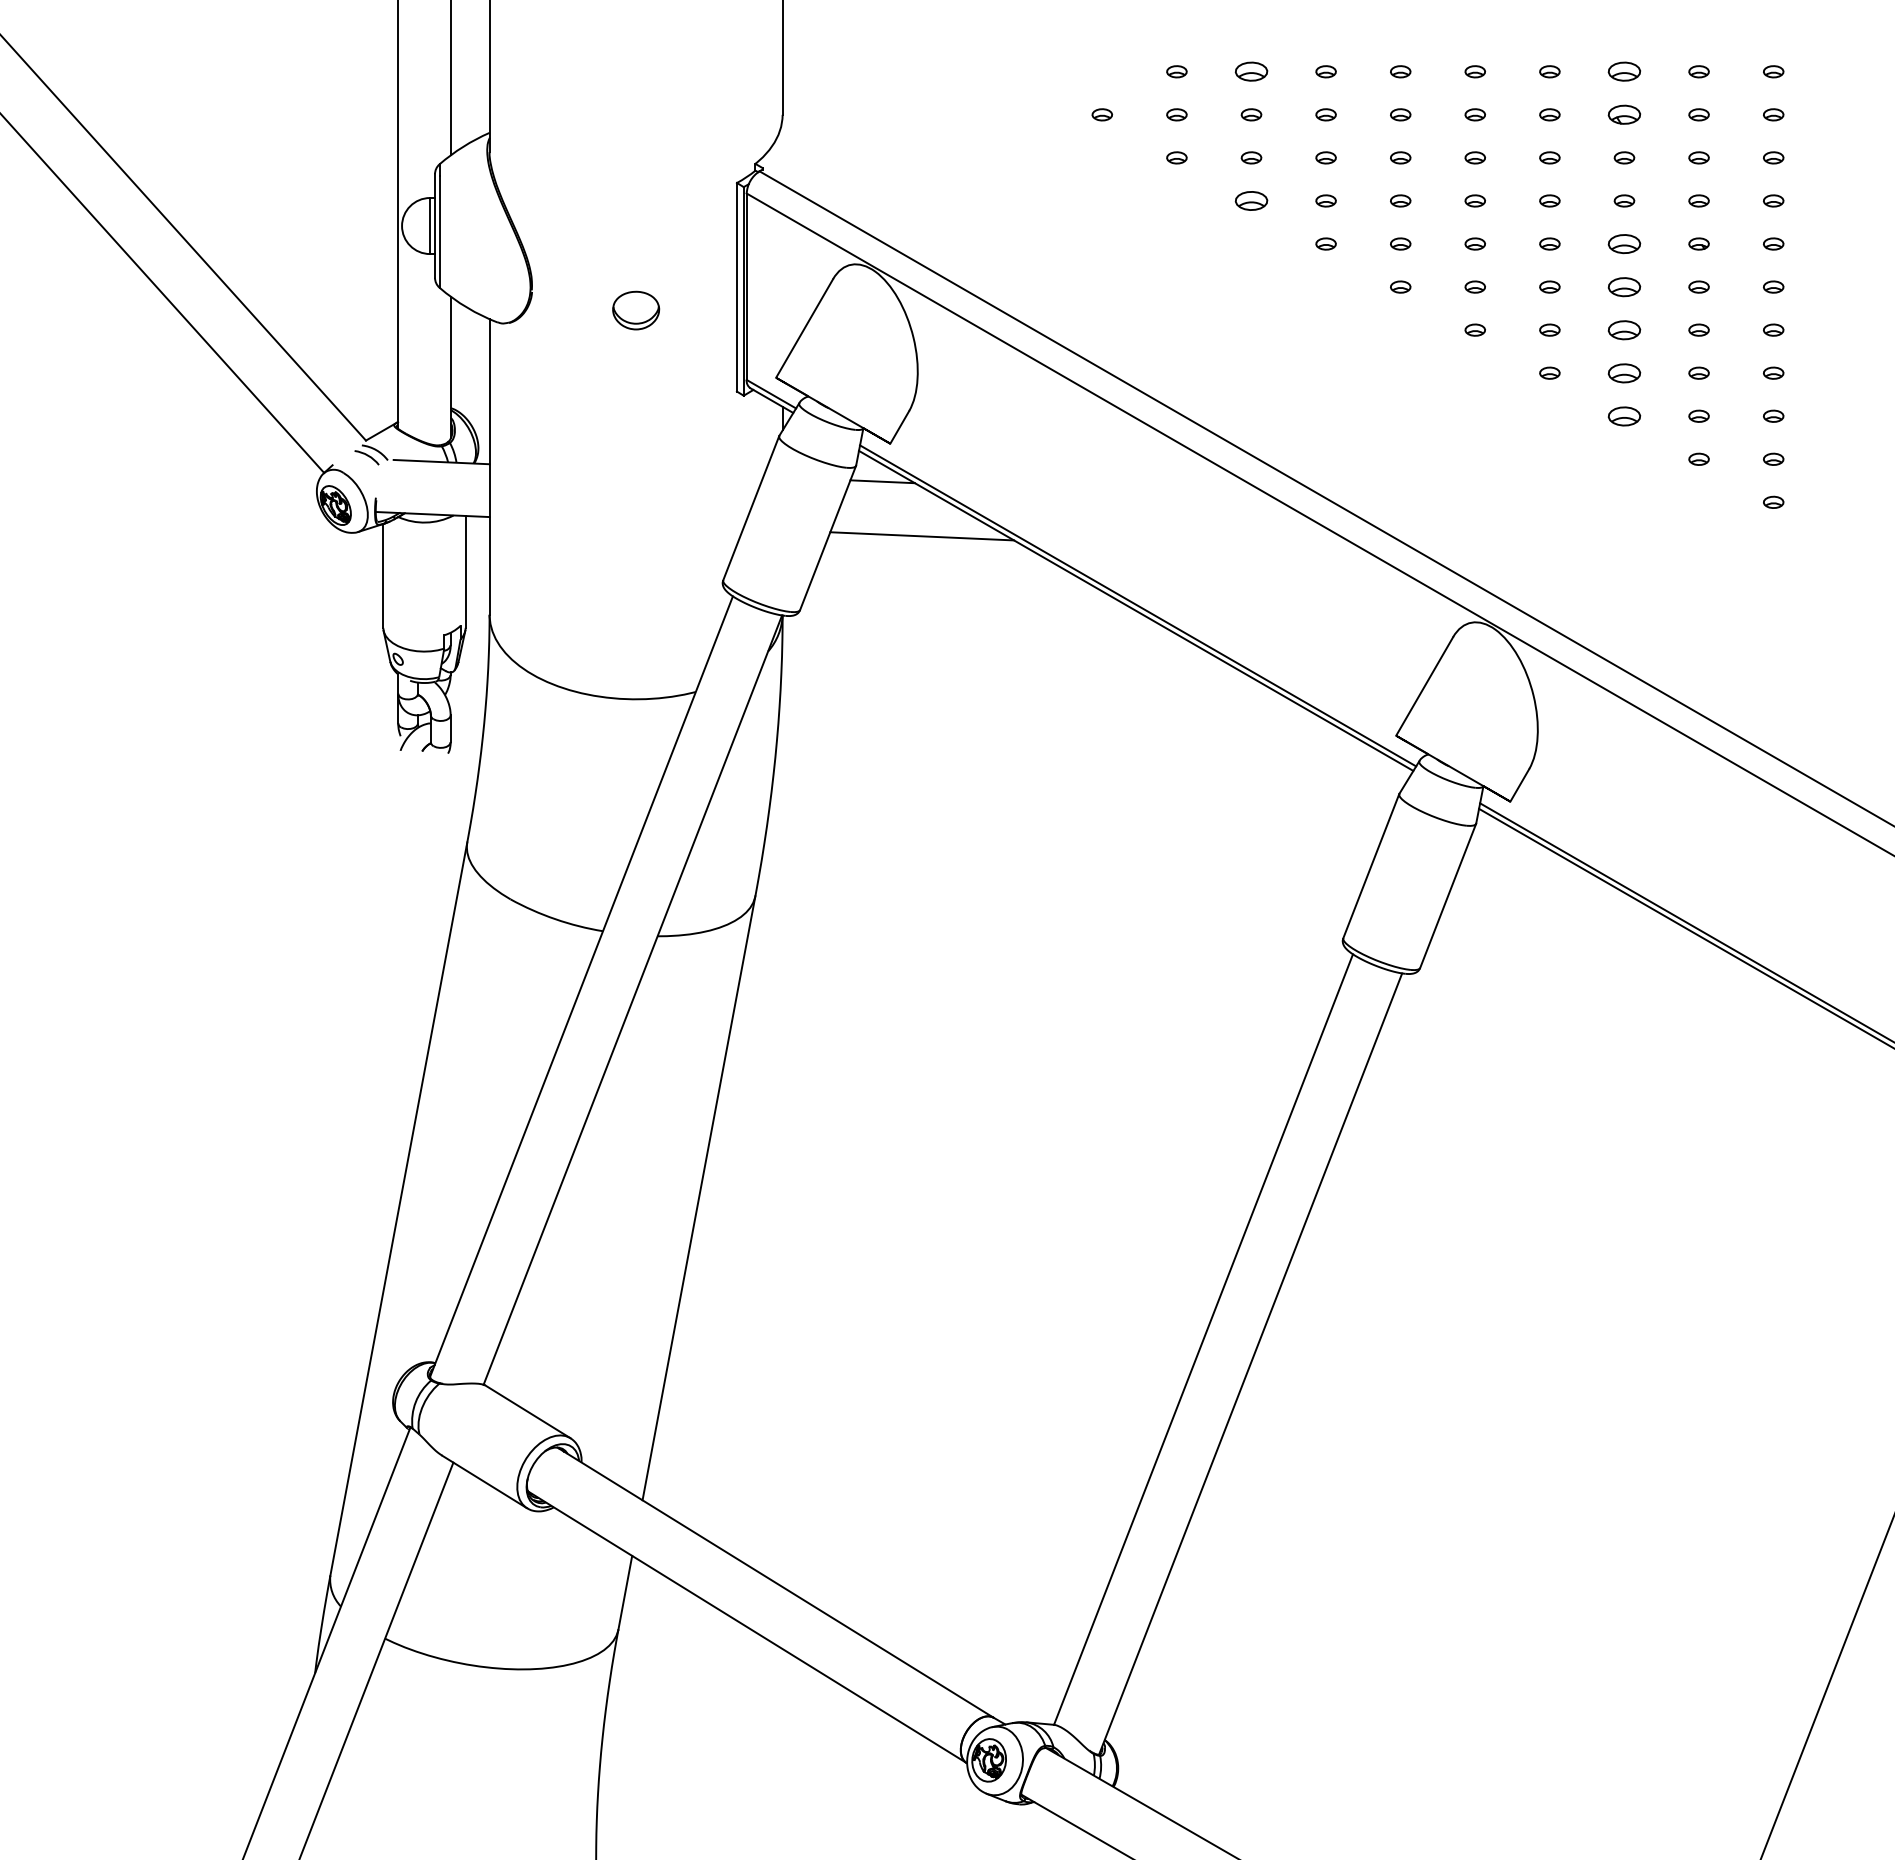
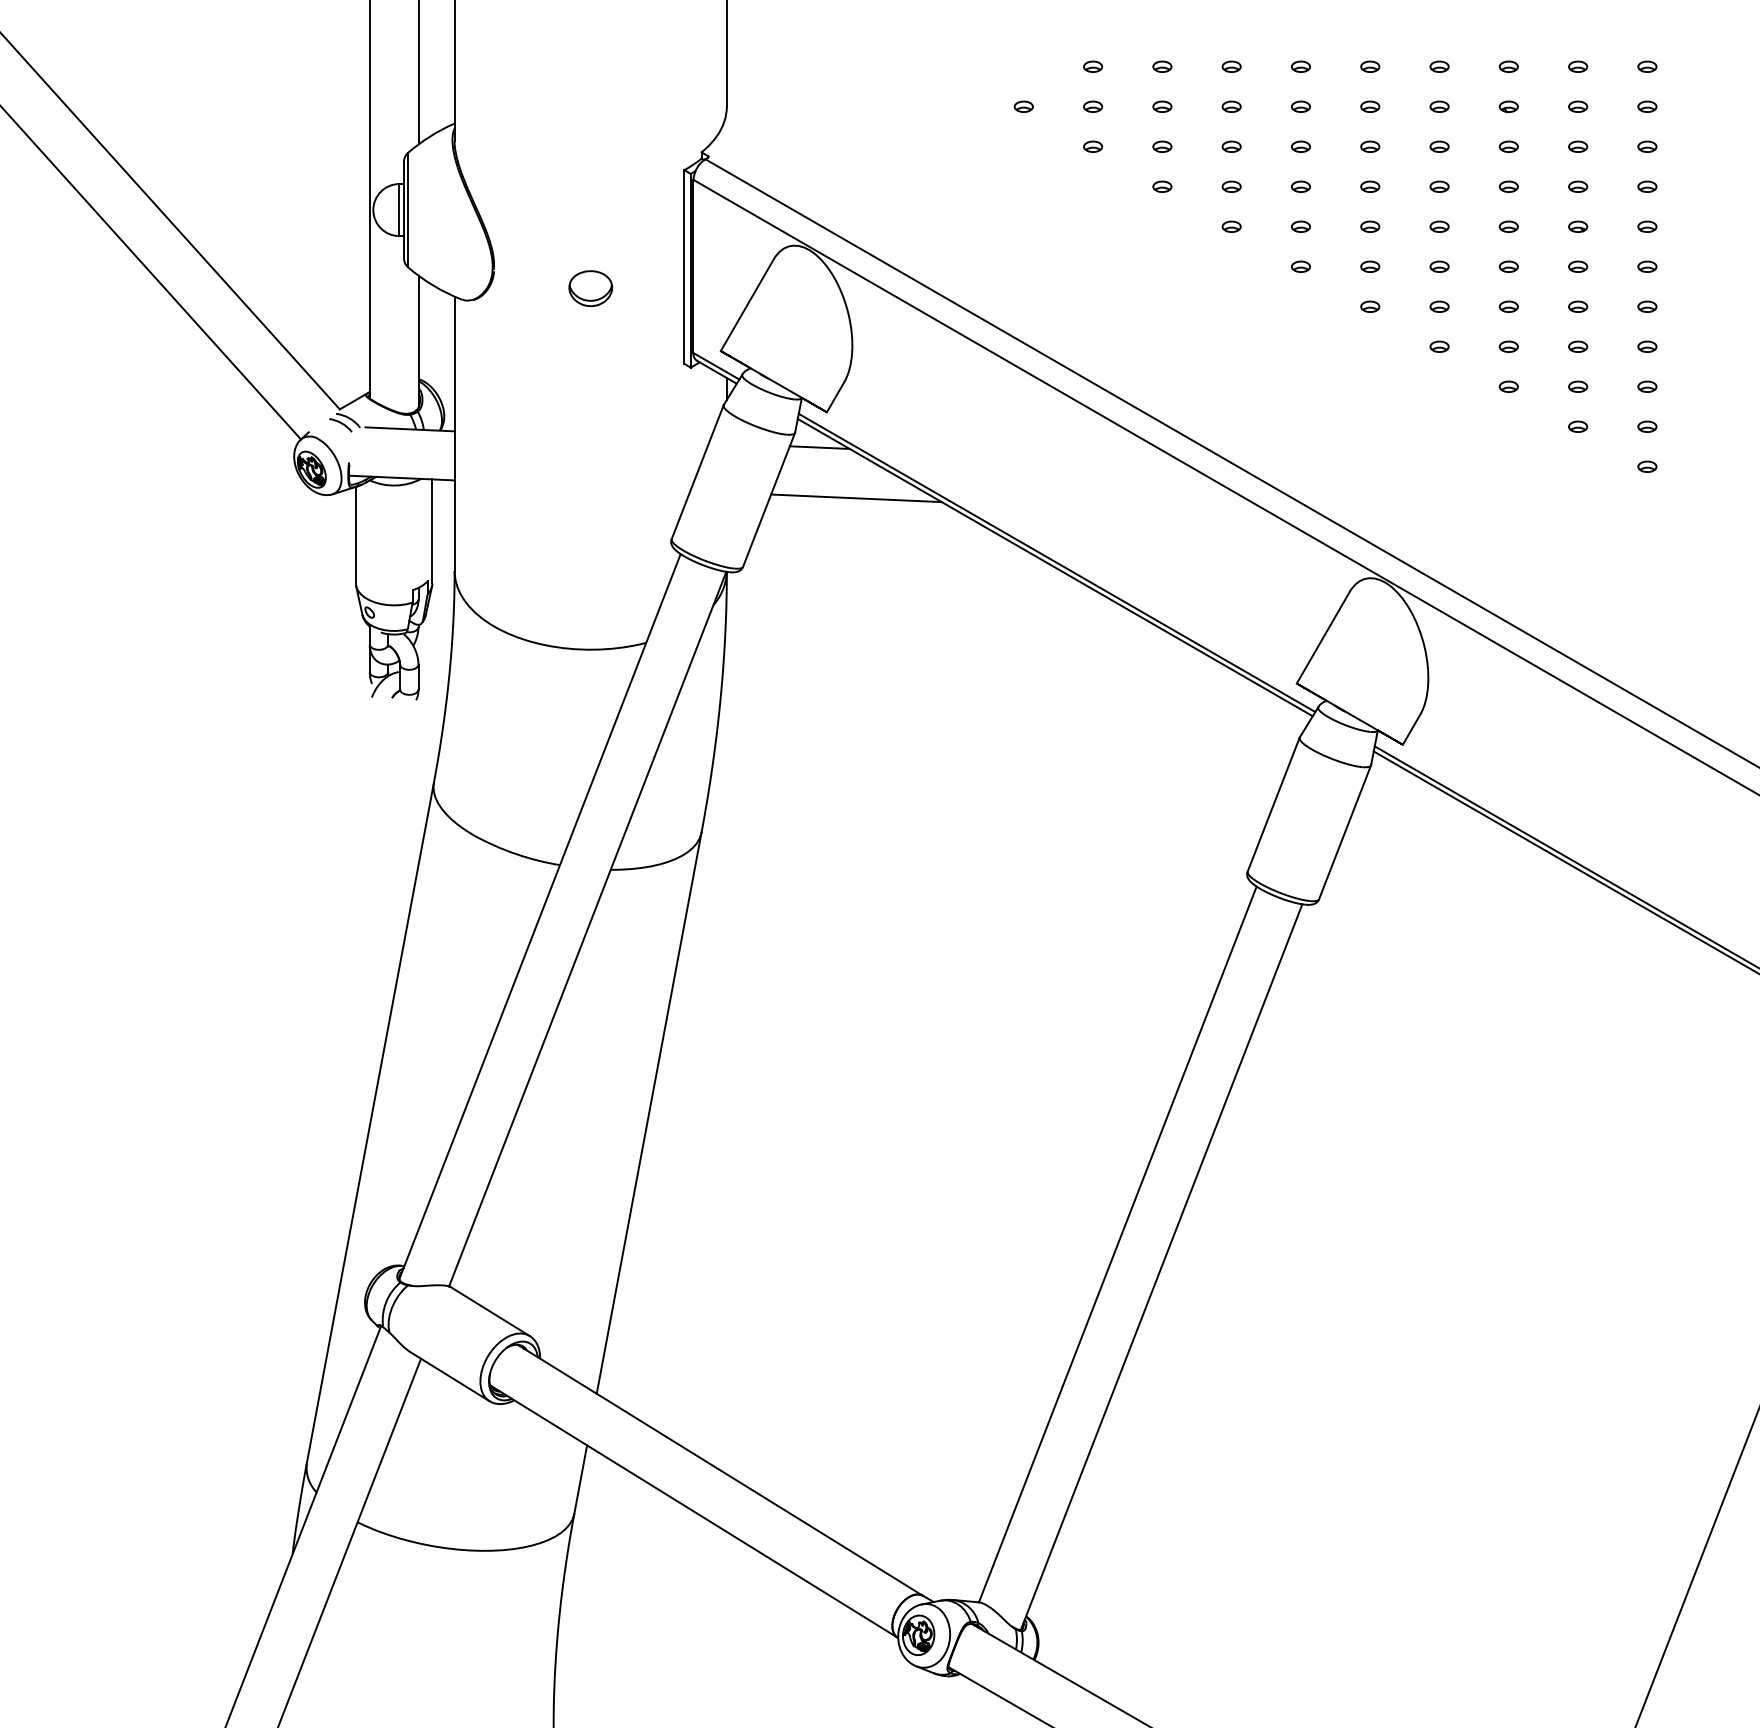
part: (1251, 71) -> (1162, 66), size x0.62
part: (1624, 71) -> (1508, 66), size x0.62
part: (1624, 114) -> (1508, 106), size x0.62
part: (1251, 200) -> (1162, 186), size x0.62
part: (1624, 243) -> (1508, 226), size x0.62
part: (1624, 286) -> (1508, 266), size x0.62
part: (1624, 329) -> (1508, 306), size x0.62
part: (1624, 372) -> (1508, 346), size x0.62
part: (1624, 415) -> (1508, 386), size x0.62

